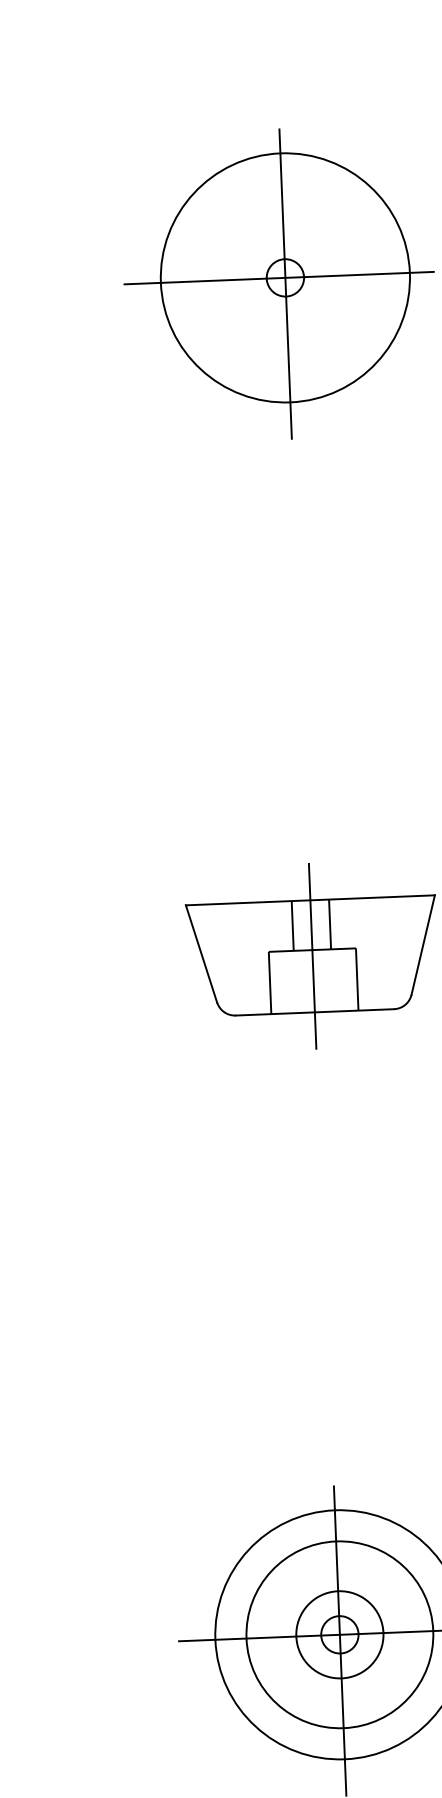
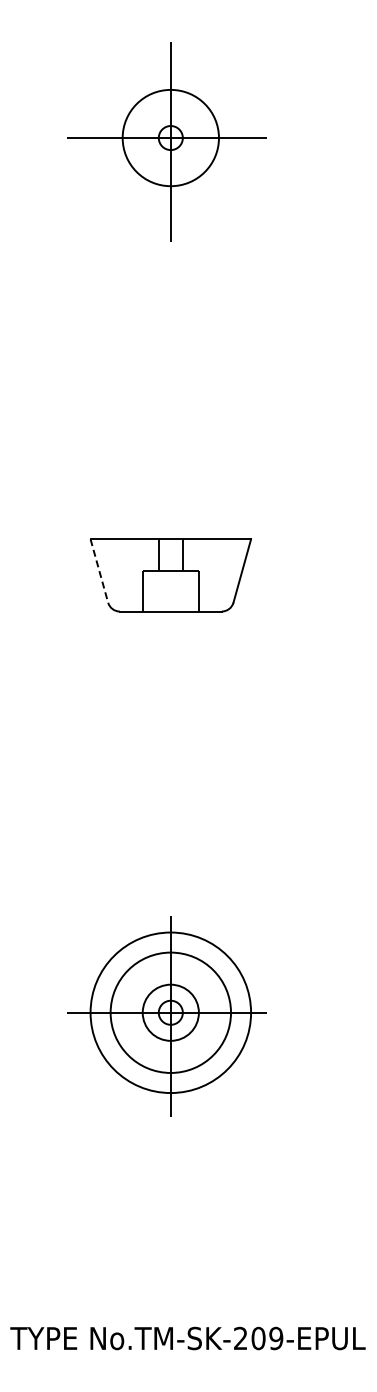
circle: (284, 277) -> (170, 137), size x0.6
line: (201, 954) -> (99, 571), solid -> dashed
line: (312, 956) -> (170, 575), removed

